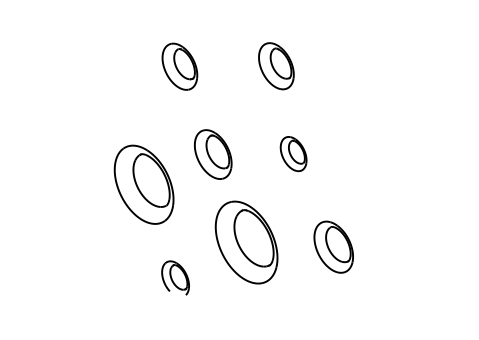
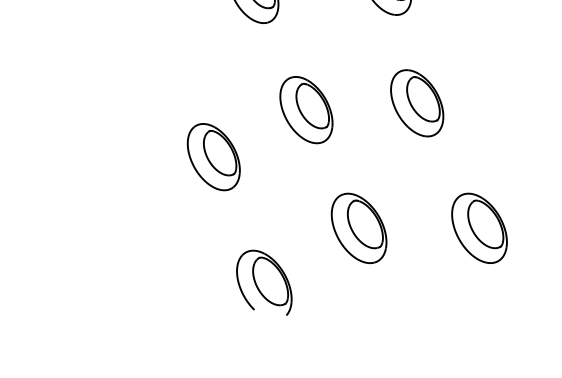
part: (293, 153) -> (416, 102), size x1.43
part: (144, 184) -> (214, 156), size x0.62
part: (246, 241) -> (358, 227), size x0.62
part: (175, 277) -> (263, 282), size x1.43

